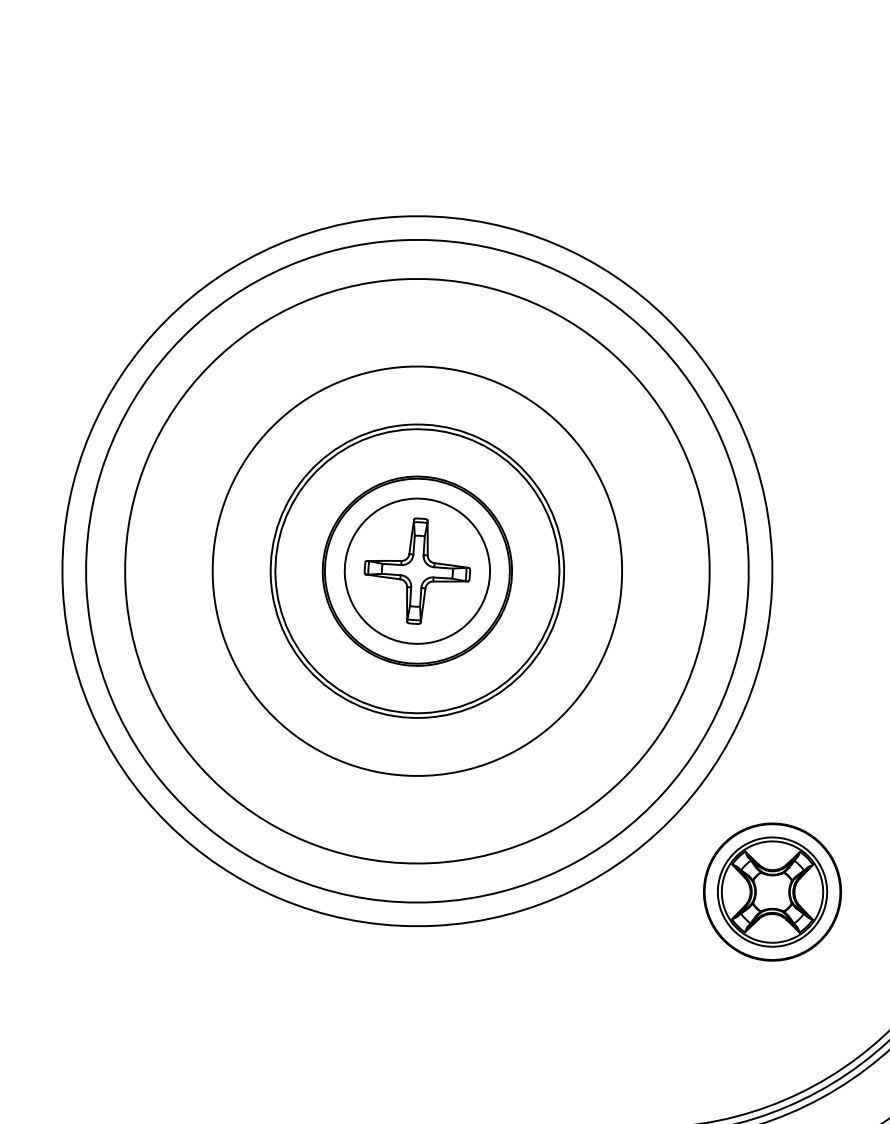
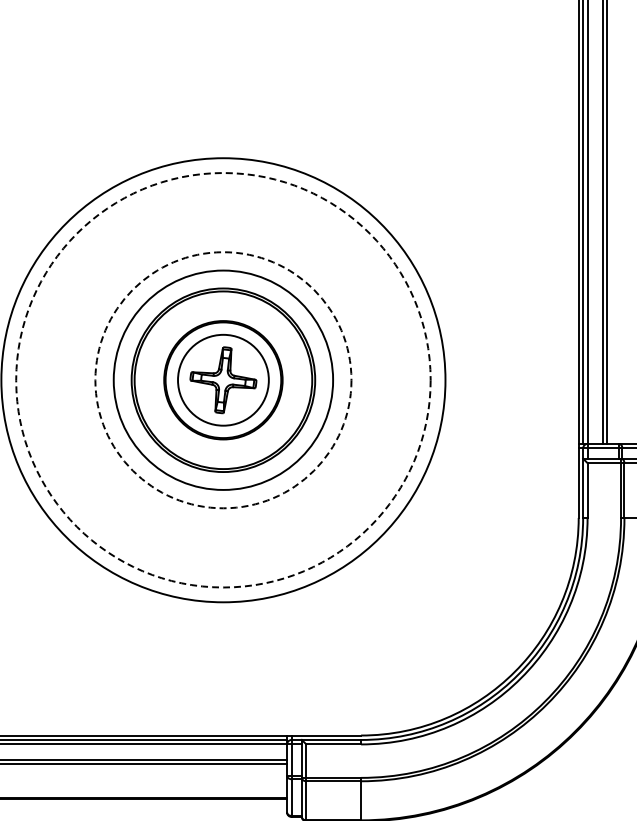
circle: (417, 571) -> (223, 380), size x0.6
circle: (417, 571) -> (223, 380), solid -> dashed
circle: (417, 571) -> (223, 380), solid -> dashed
part: (771, 891) -> (434, 591), removed

